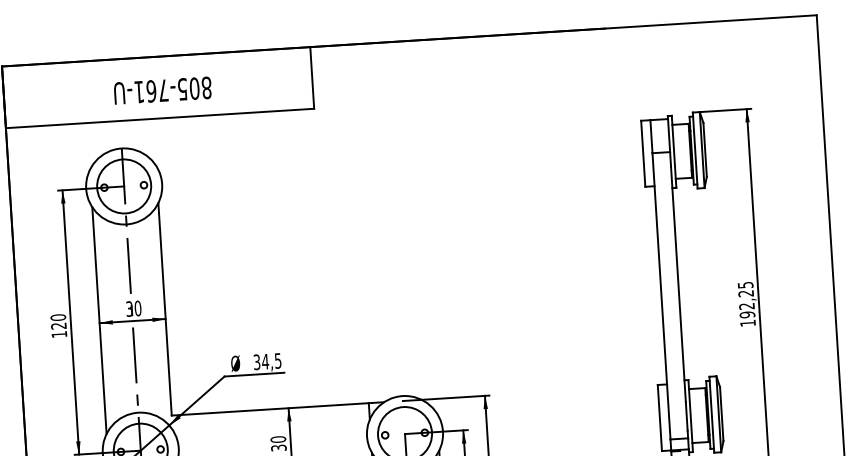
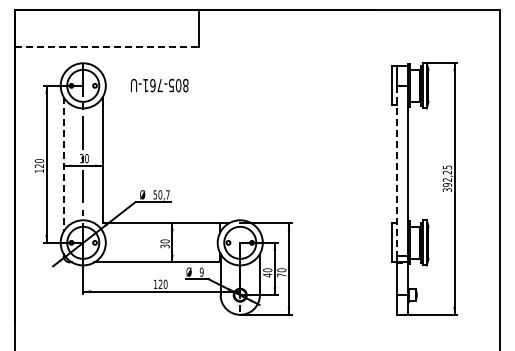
text: (162, 90) -> (159, 85), moved
line: (160, 117) -> (107, 46), solid -> dashed
line: (662, 297) -> (397, 171), solid -> dashed
line: (99, 320) -> (63, 164), solid -> dashed
text: (748, 322) -> (447, 189), 192,25 -> 392,25
text: (267, 360) -> (161, 194), 34,5 -> 50,7

